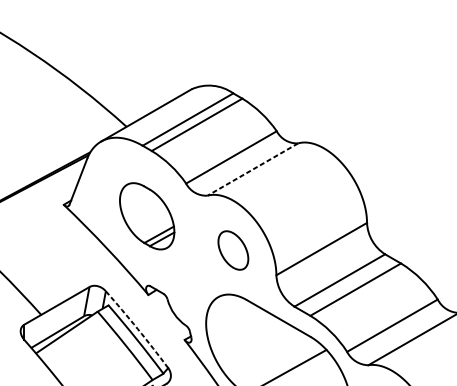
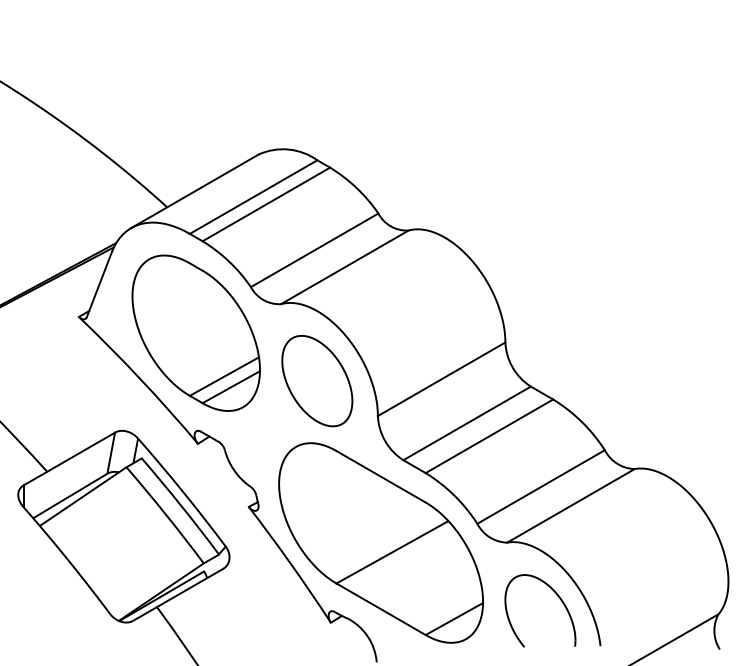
line: (252, 169) -> (344, 267), dashed -> solid
part: (146, 215) -> (195, 332), size x1.67
part: (233, 250) -> (317, 381), size x1.67
arc: (138, 328) -> (183, 491), dashed -> solid

